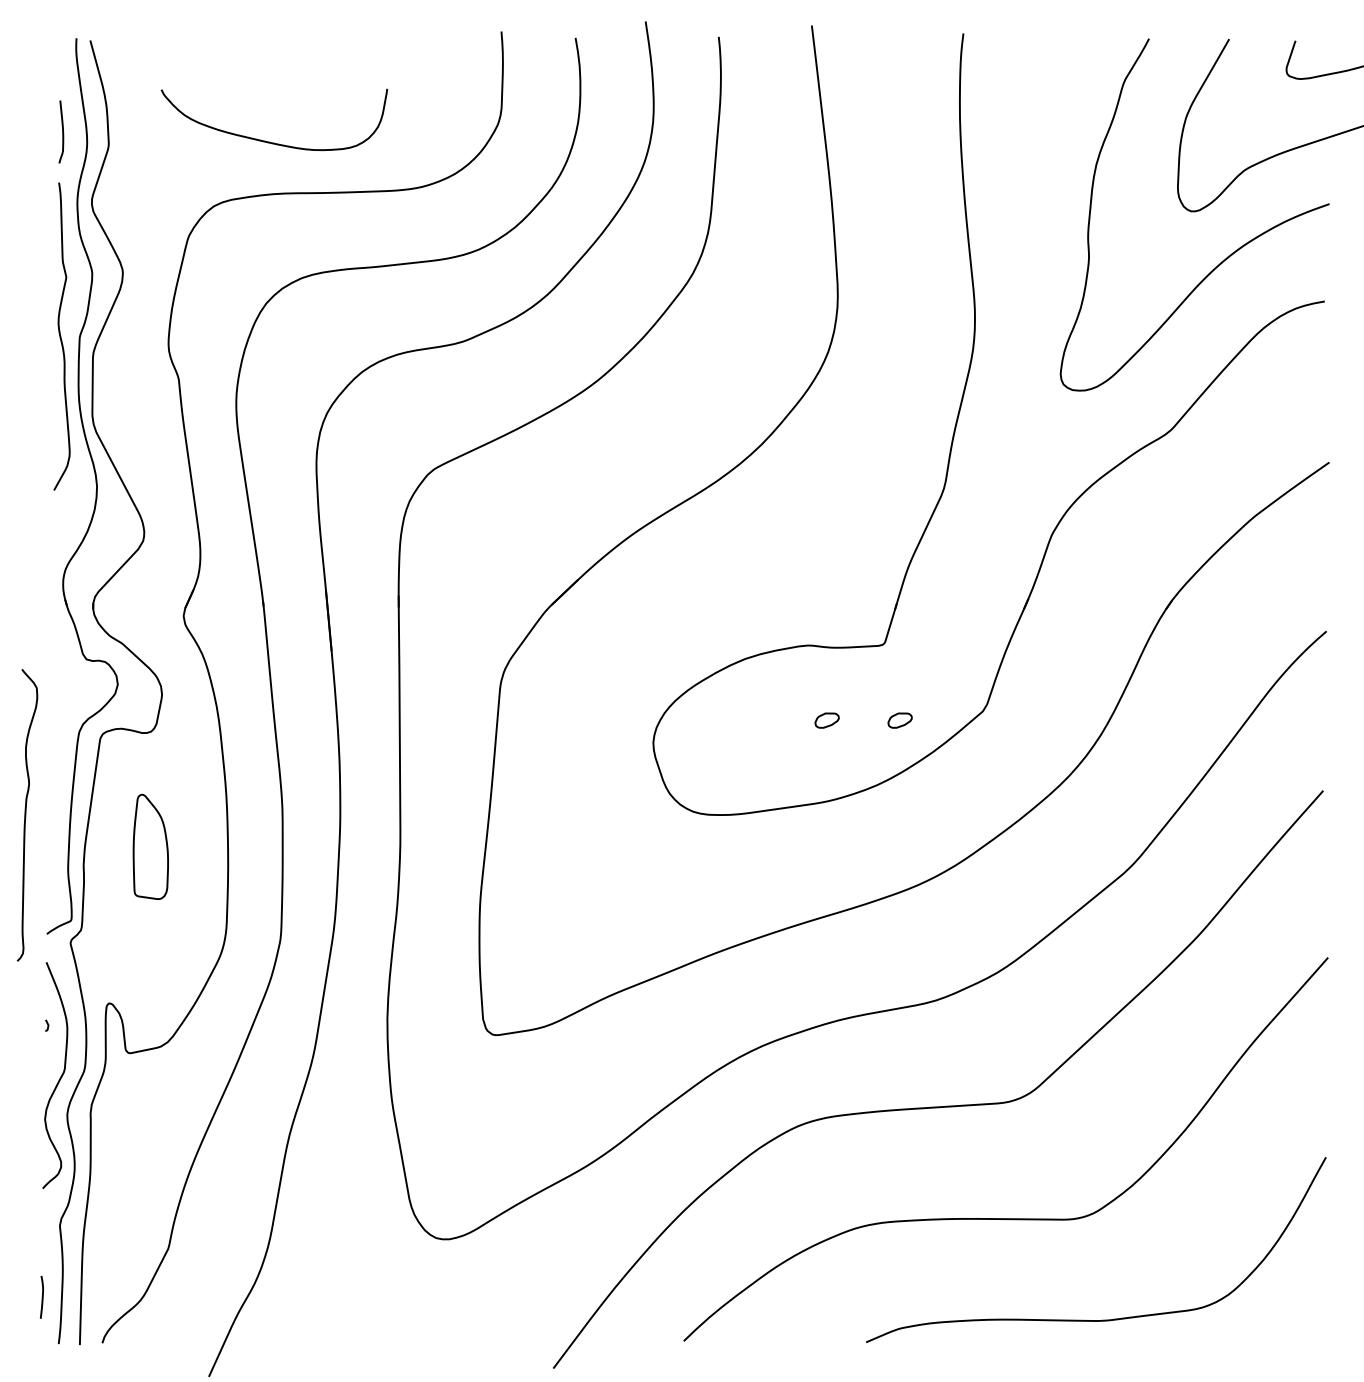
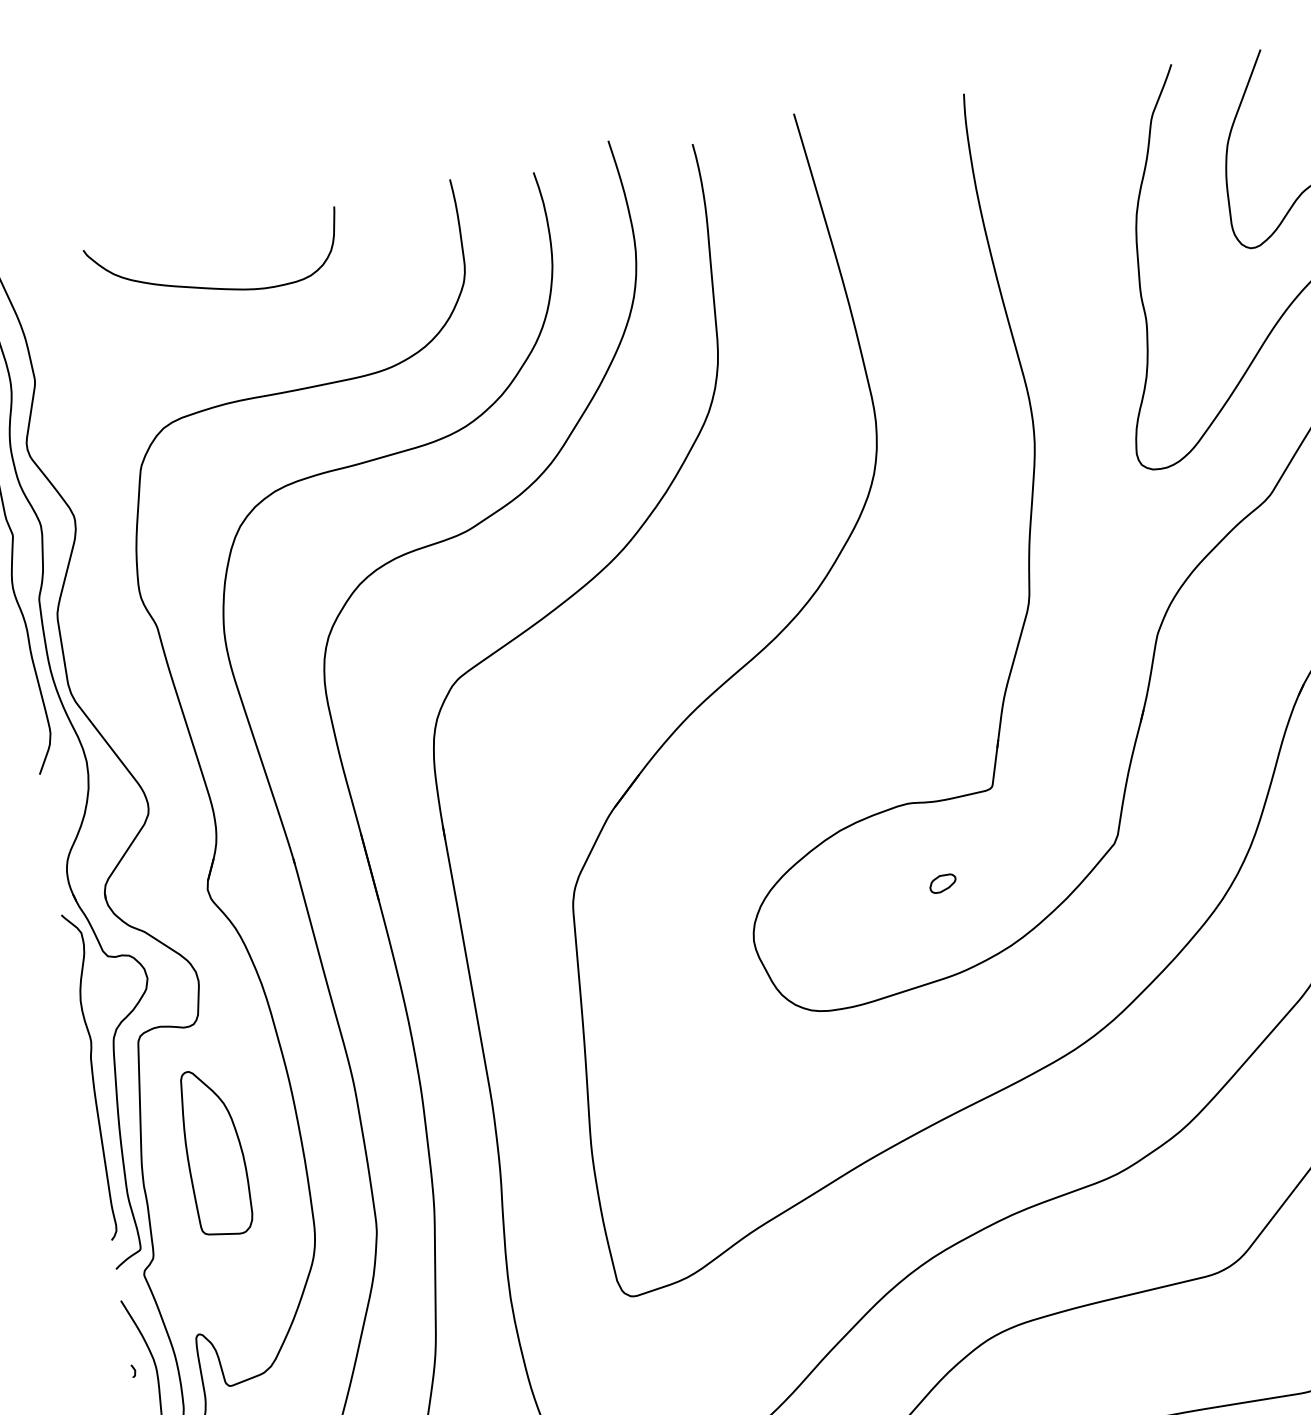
curve: (269, 141) -> (213, 287), moved
part: (899, 720) -> (1023, 869), removed
curve: (26, 815) -> (94, 1076), moved
part: (150, 846) -> (214, 1152), size x1.43

